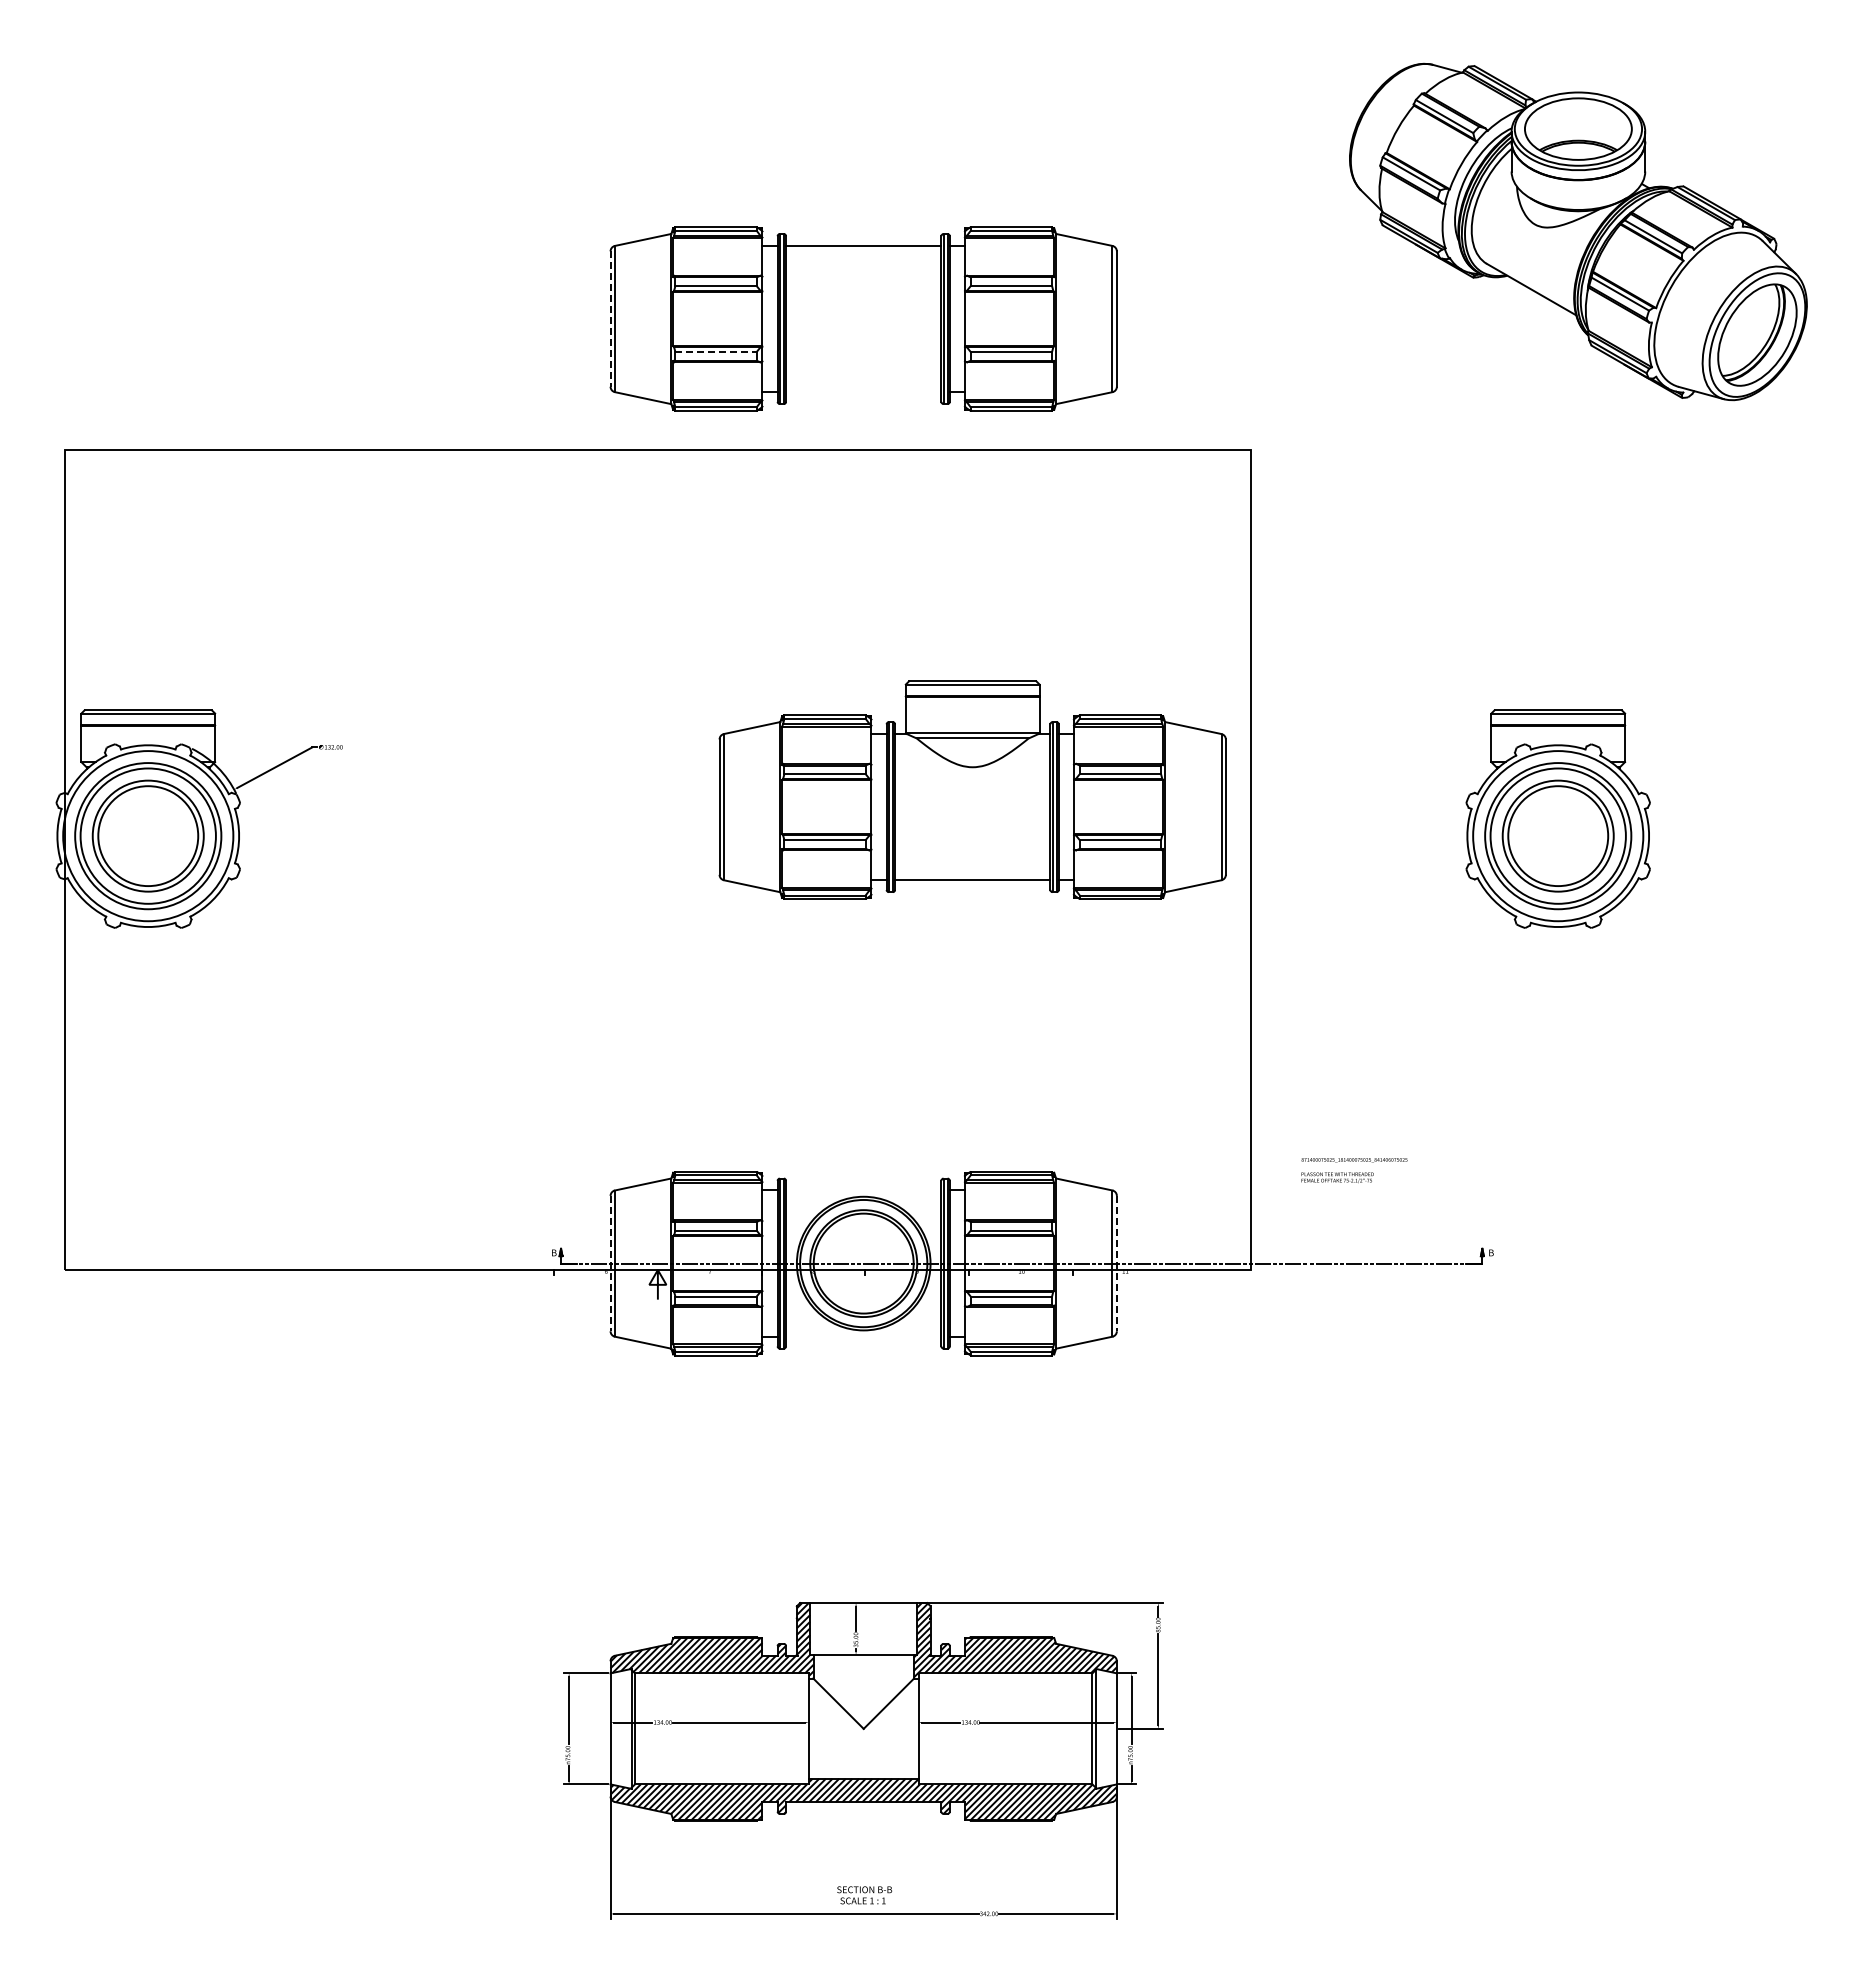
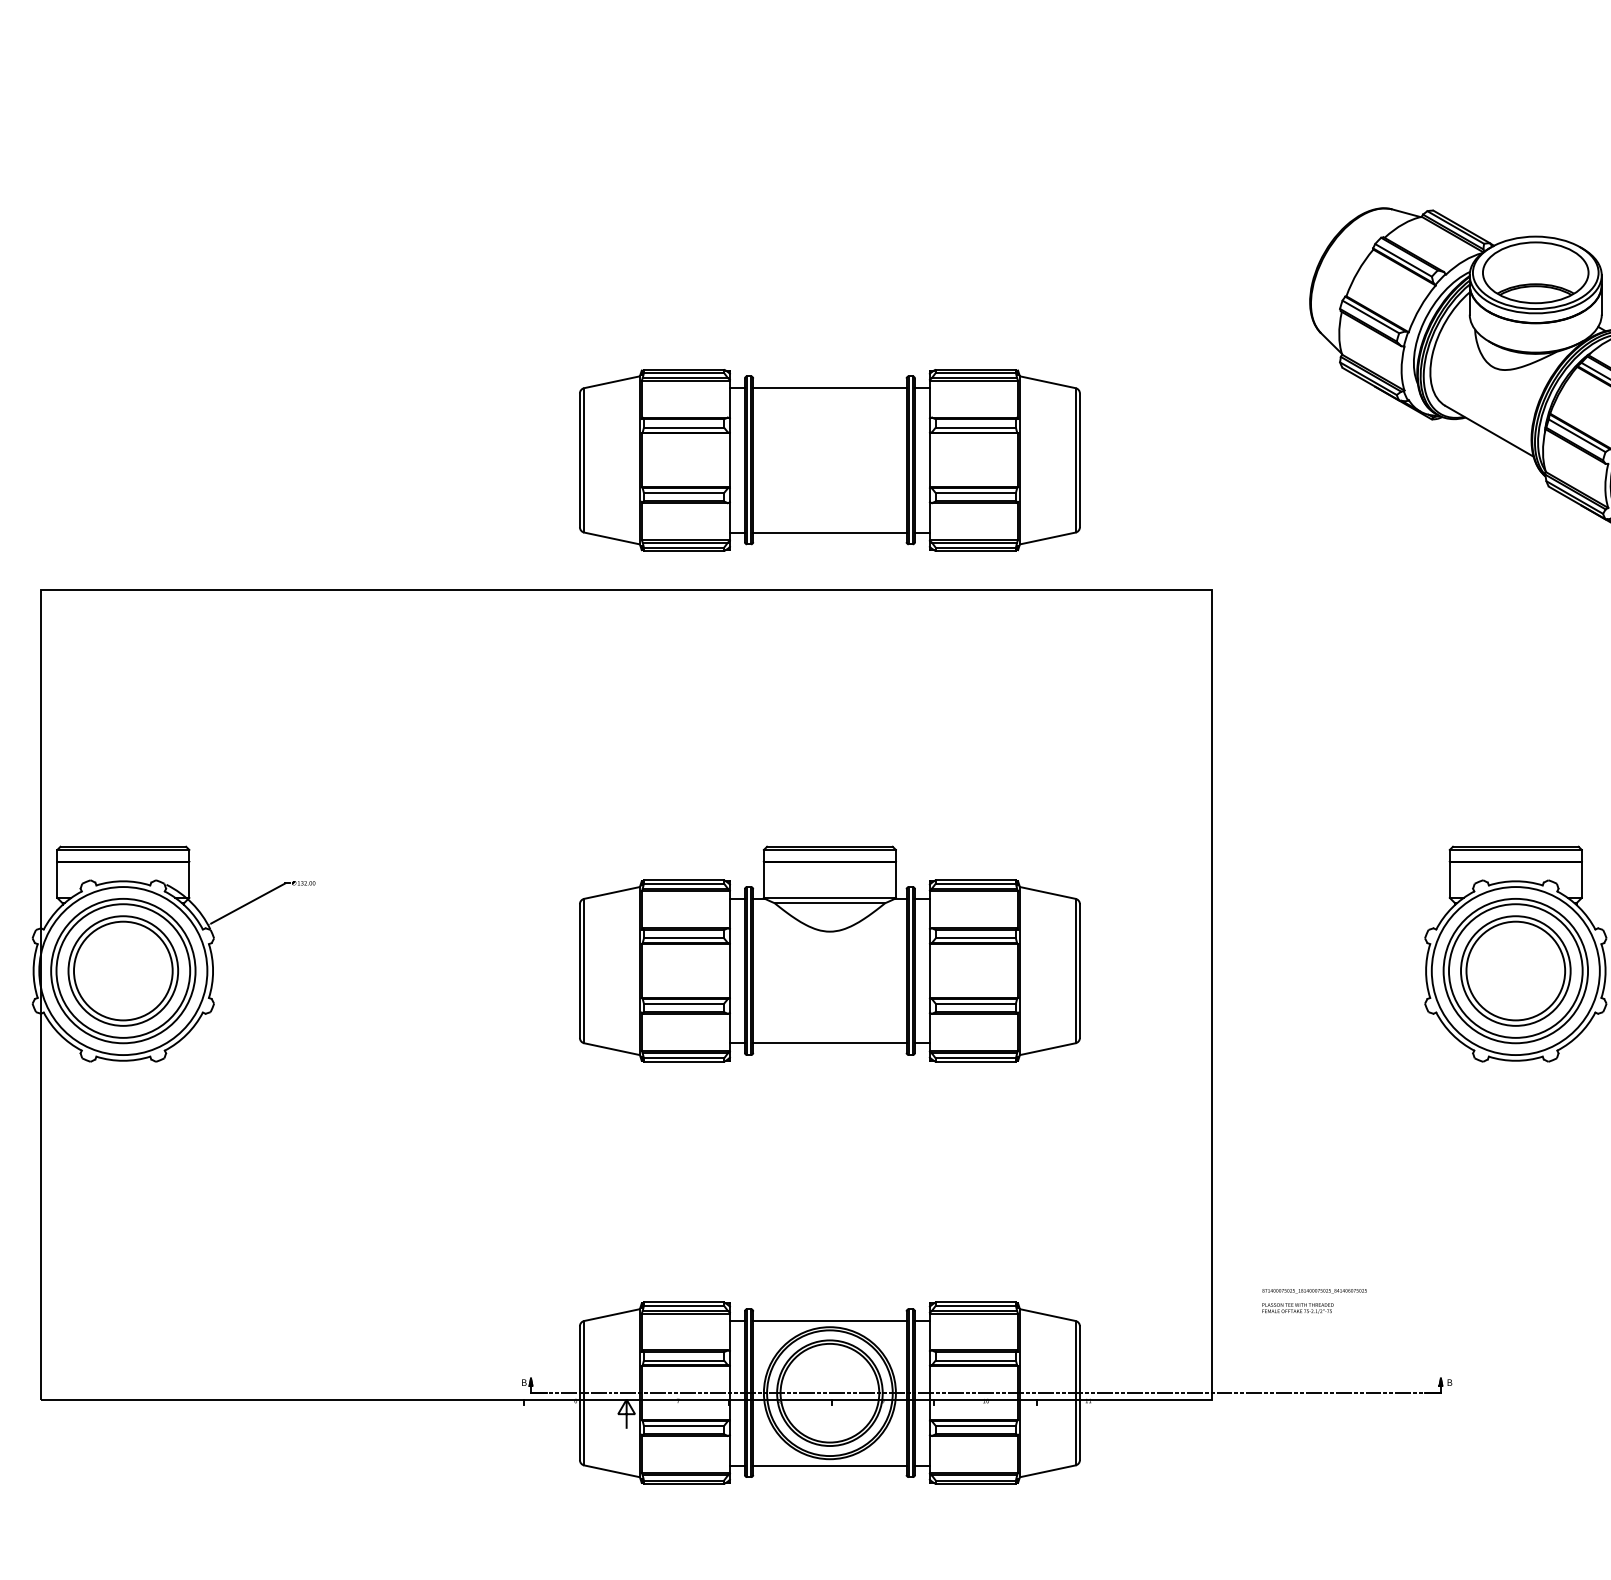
line: (610, 319) -> (579, 460), dashed -> solid
line: (716, 352) -> (684, 493), dashed -> solid
line: (863, 392) -> (829, 532), added
part: (972, 789) -> (829, 953), moved
line: (863, 1190) -> (829, 1321), added
line: (610, 1263) -> (579, 1393), dashed -> solid
line: (1116, 1263) -> (1079, 1393), dashed -> solid
line: (863, 1336) -> (829, 1465), added

